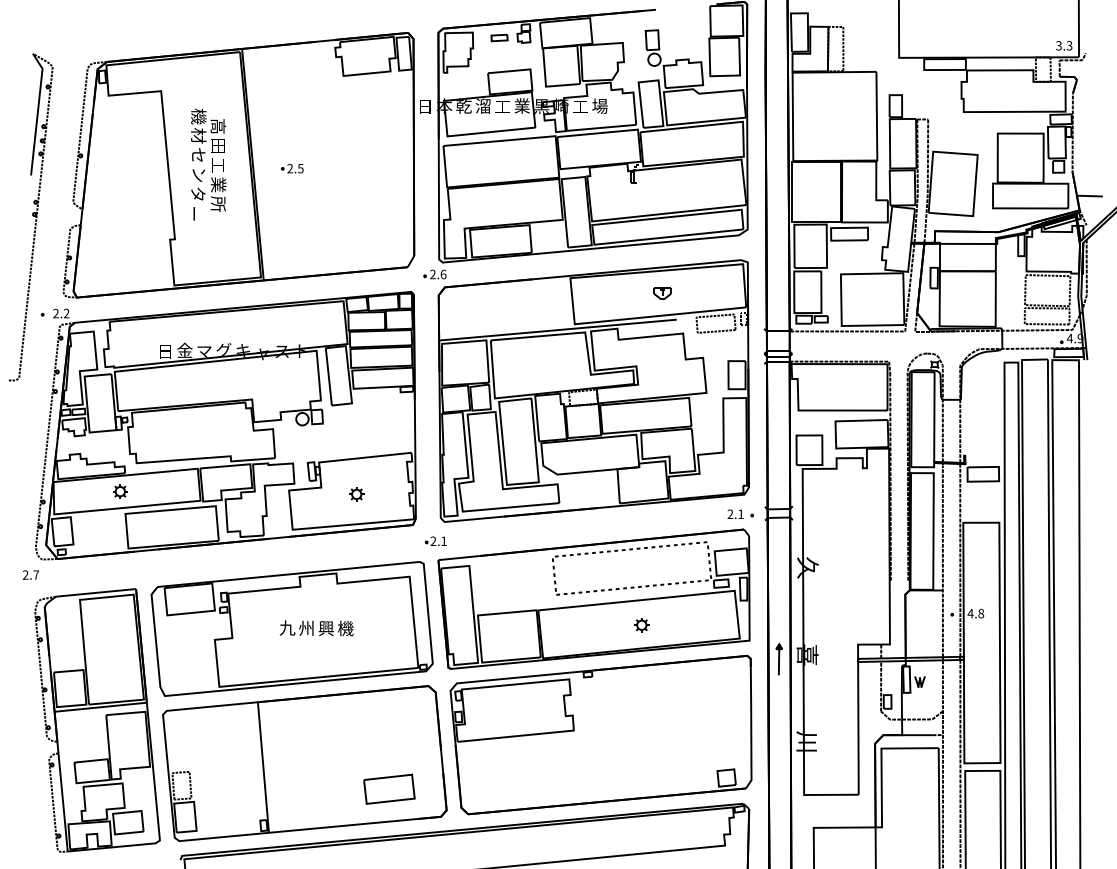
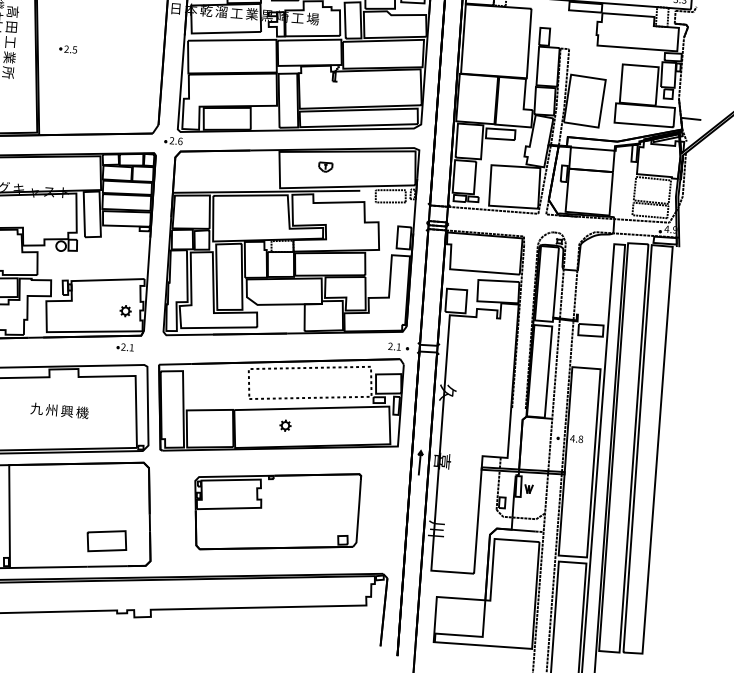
part: (662, 293) -> (325, 167), moved
part: (356, 494) -> (125, 311), moved
part: (435, 540) -> (125, 346), moved
part: (641, 625) -> (285, 425), moved
part: (600, 734) -> (275, 511), size x0.7

